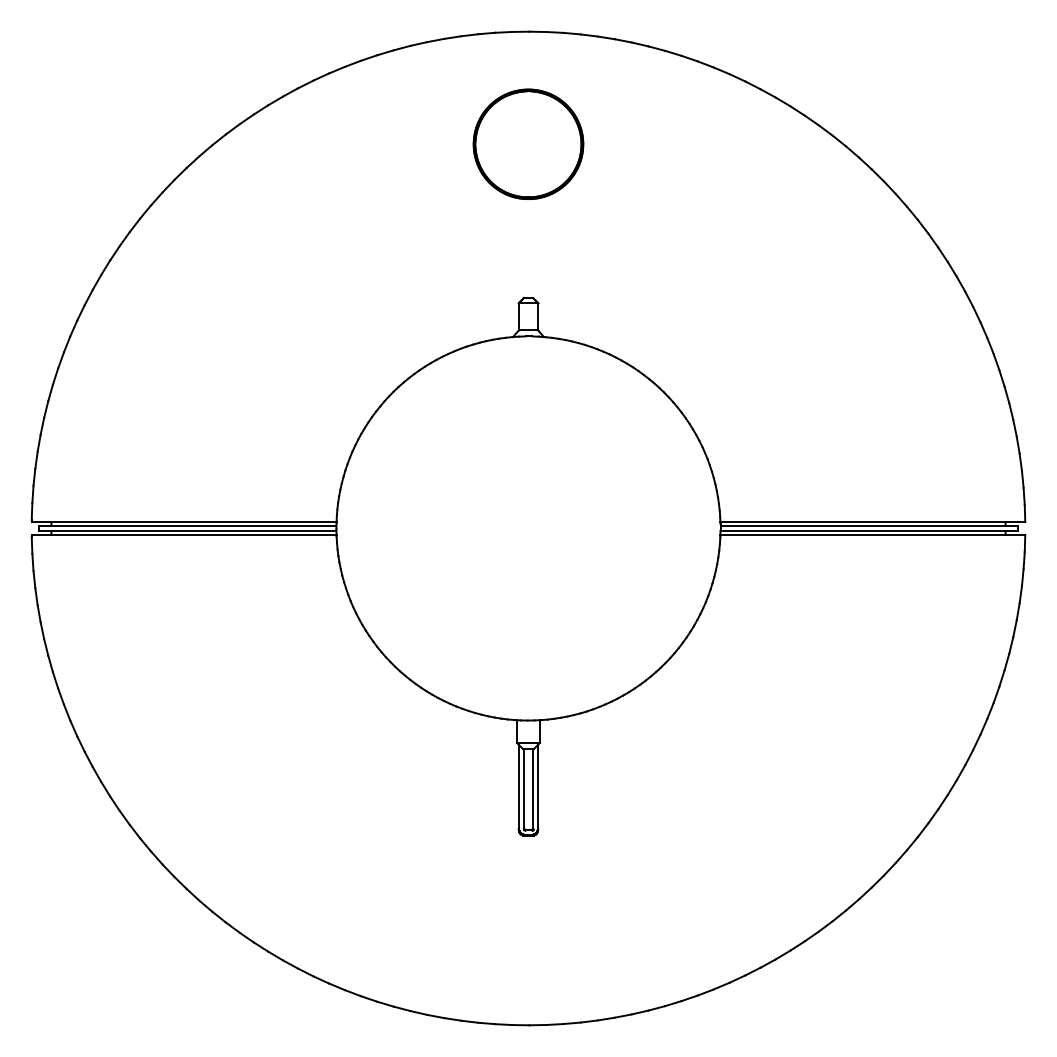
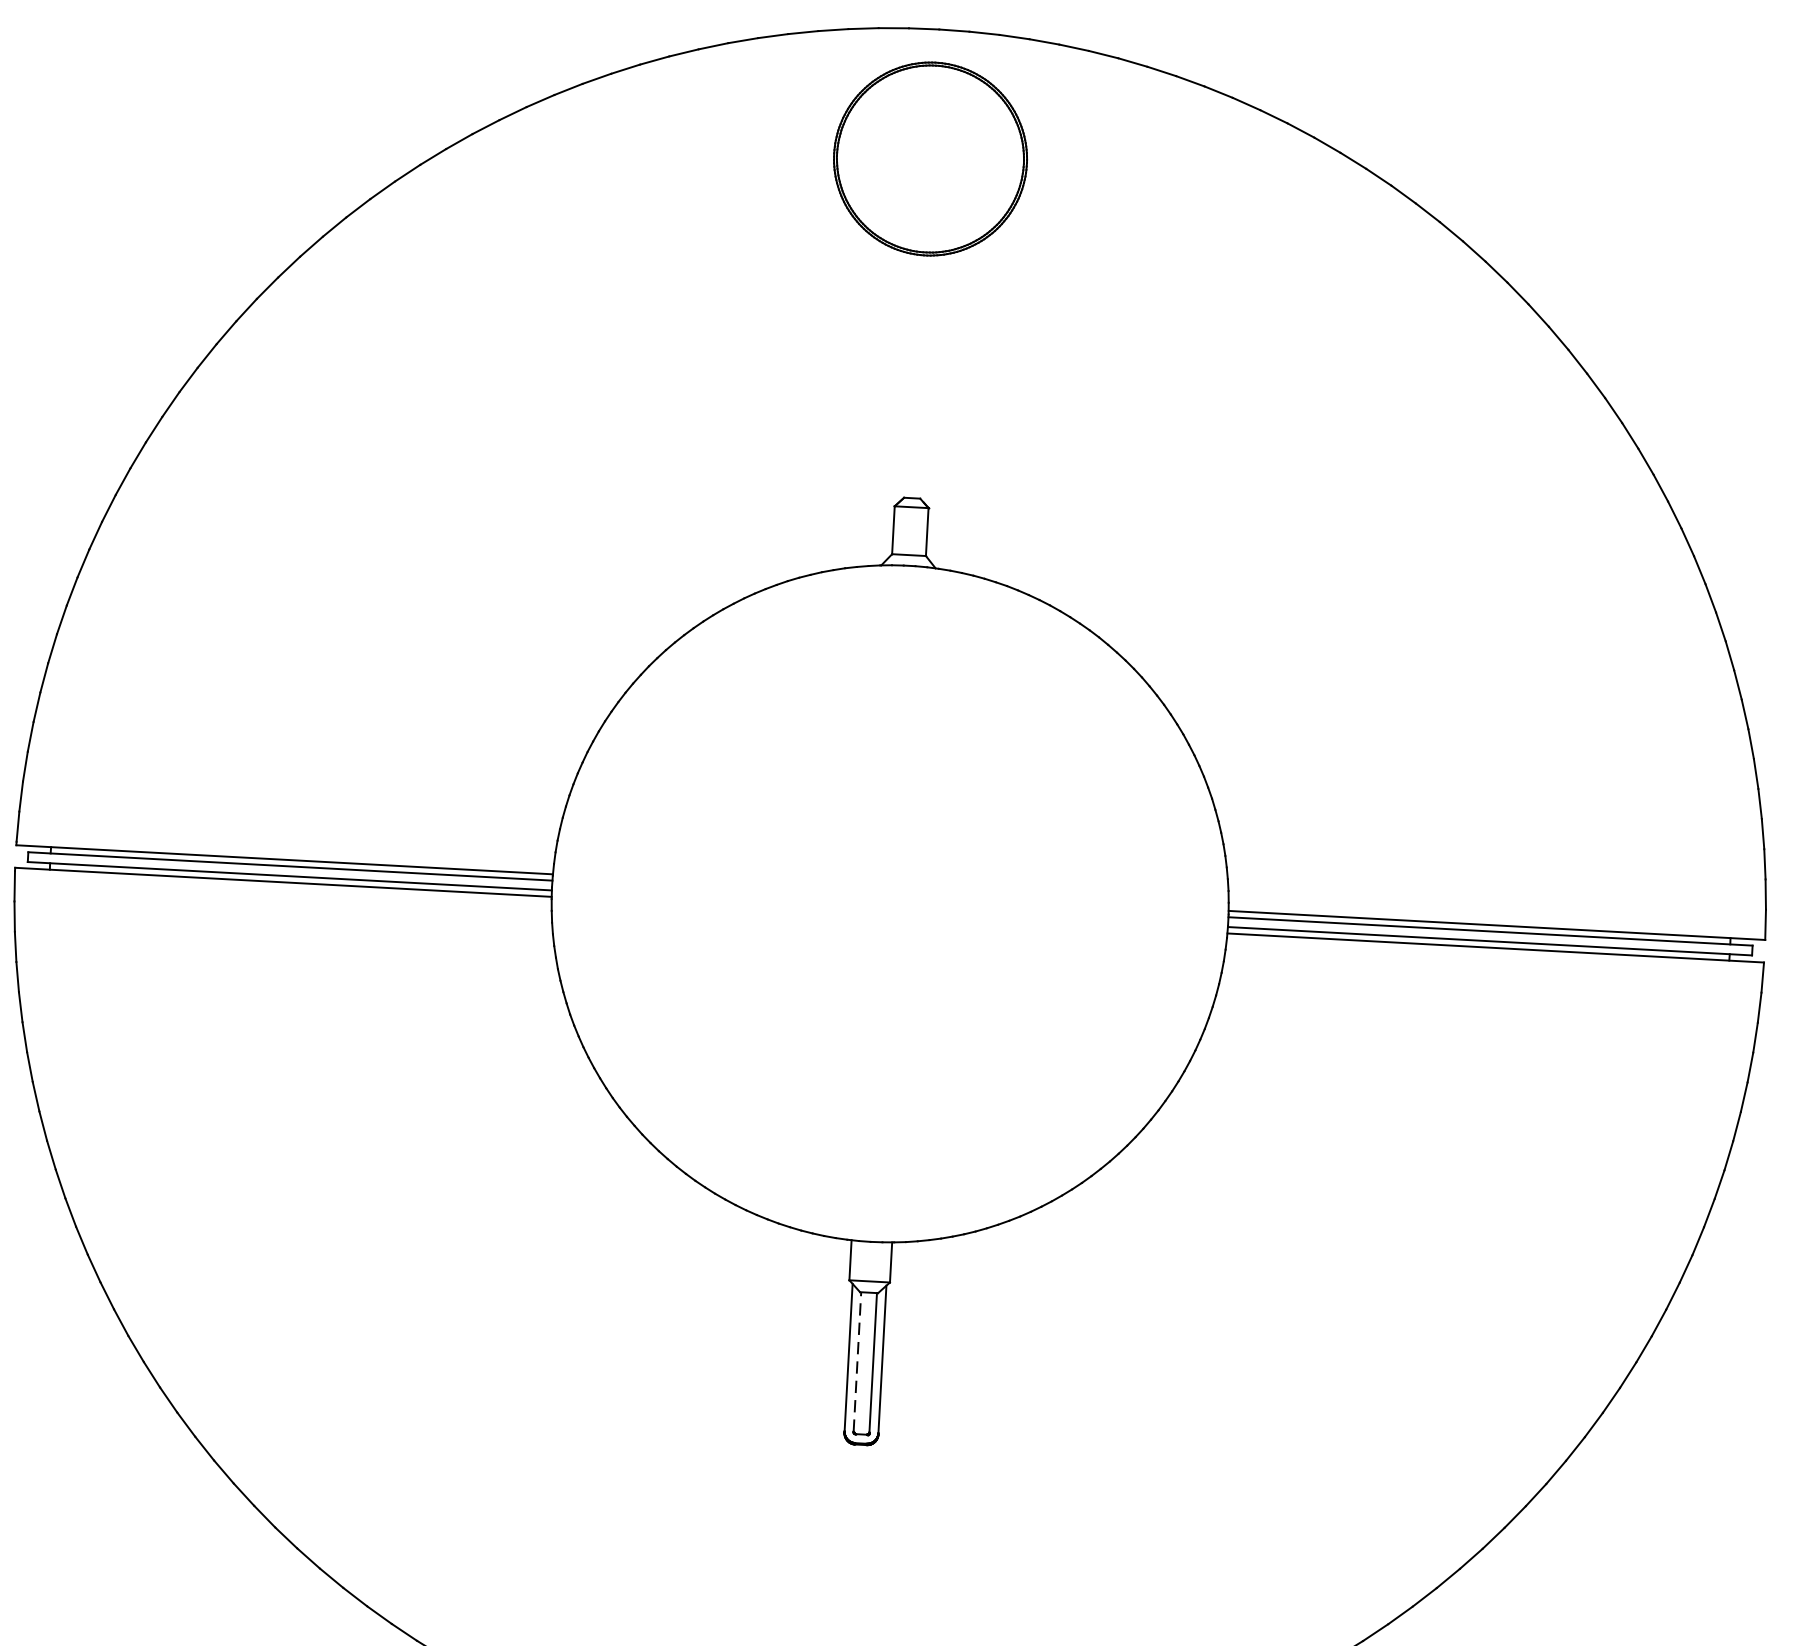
part: (528, 143) -> (930, 157), moved
line: (523, 789) -> (856, 1362), solid -> dashed

